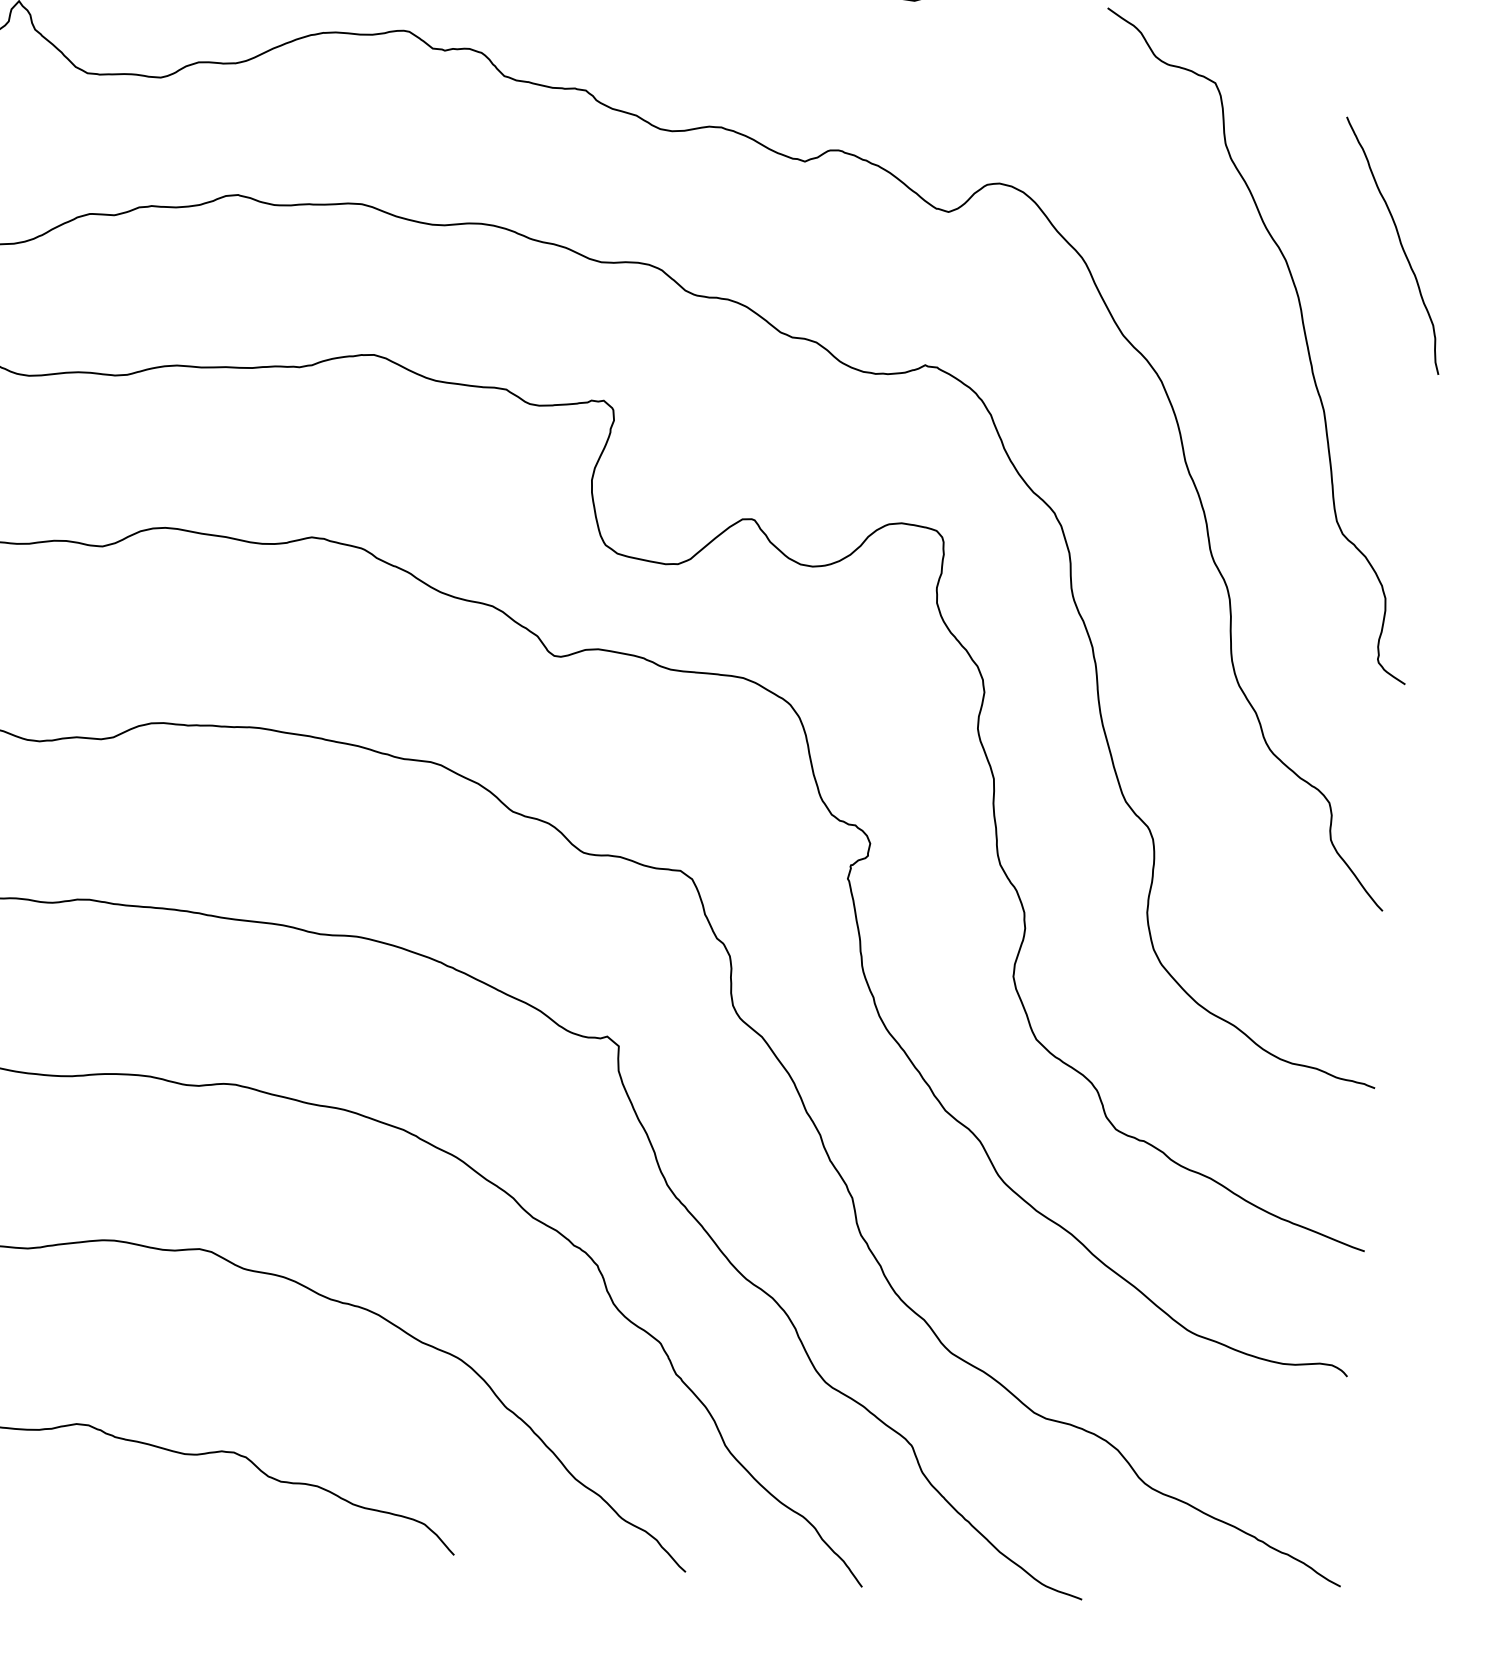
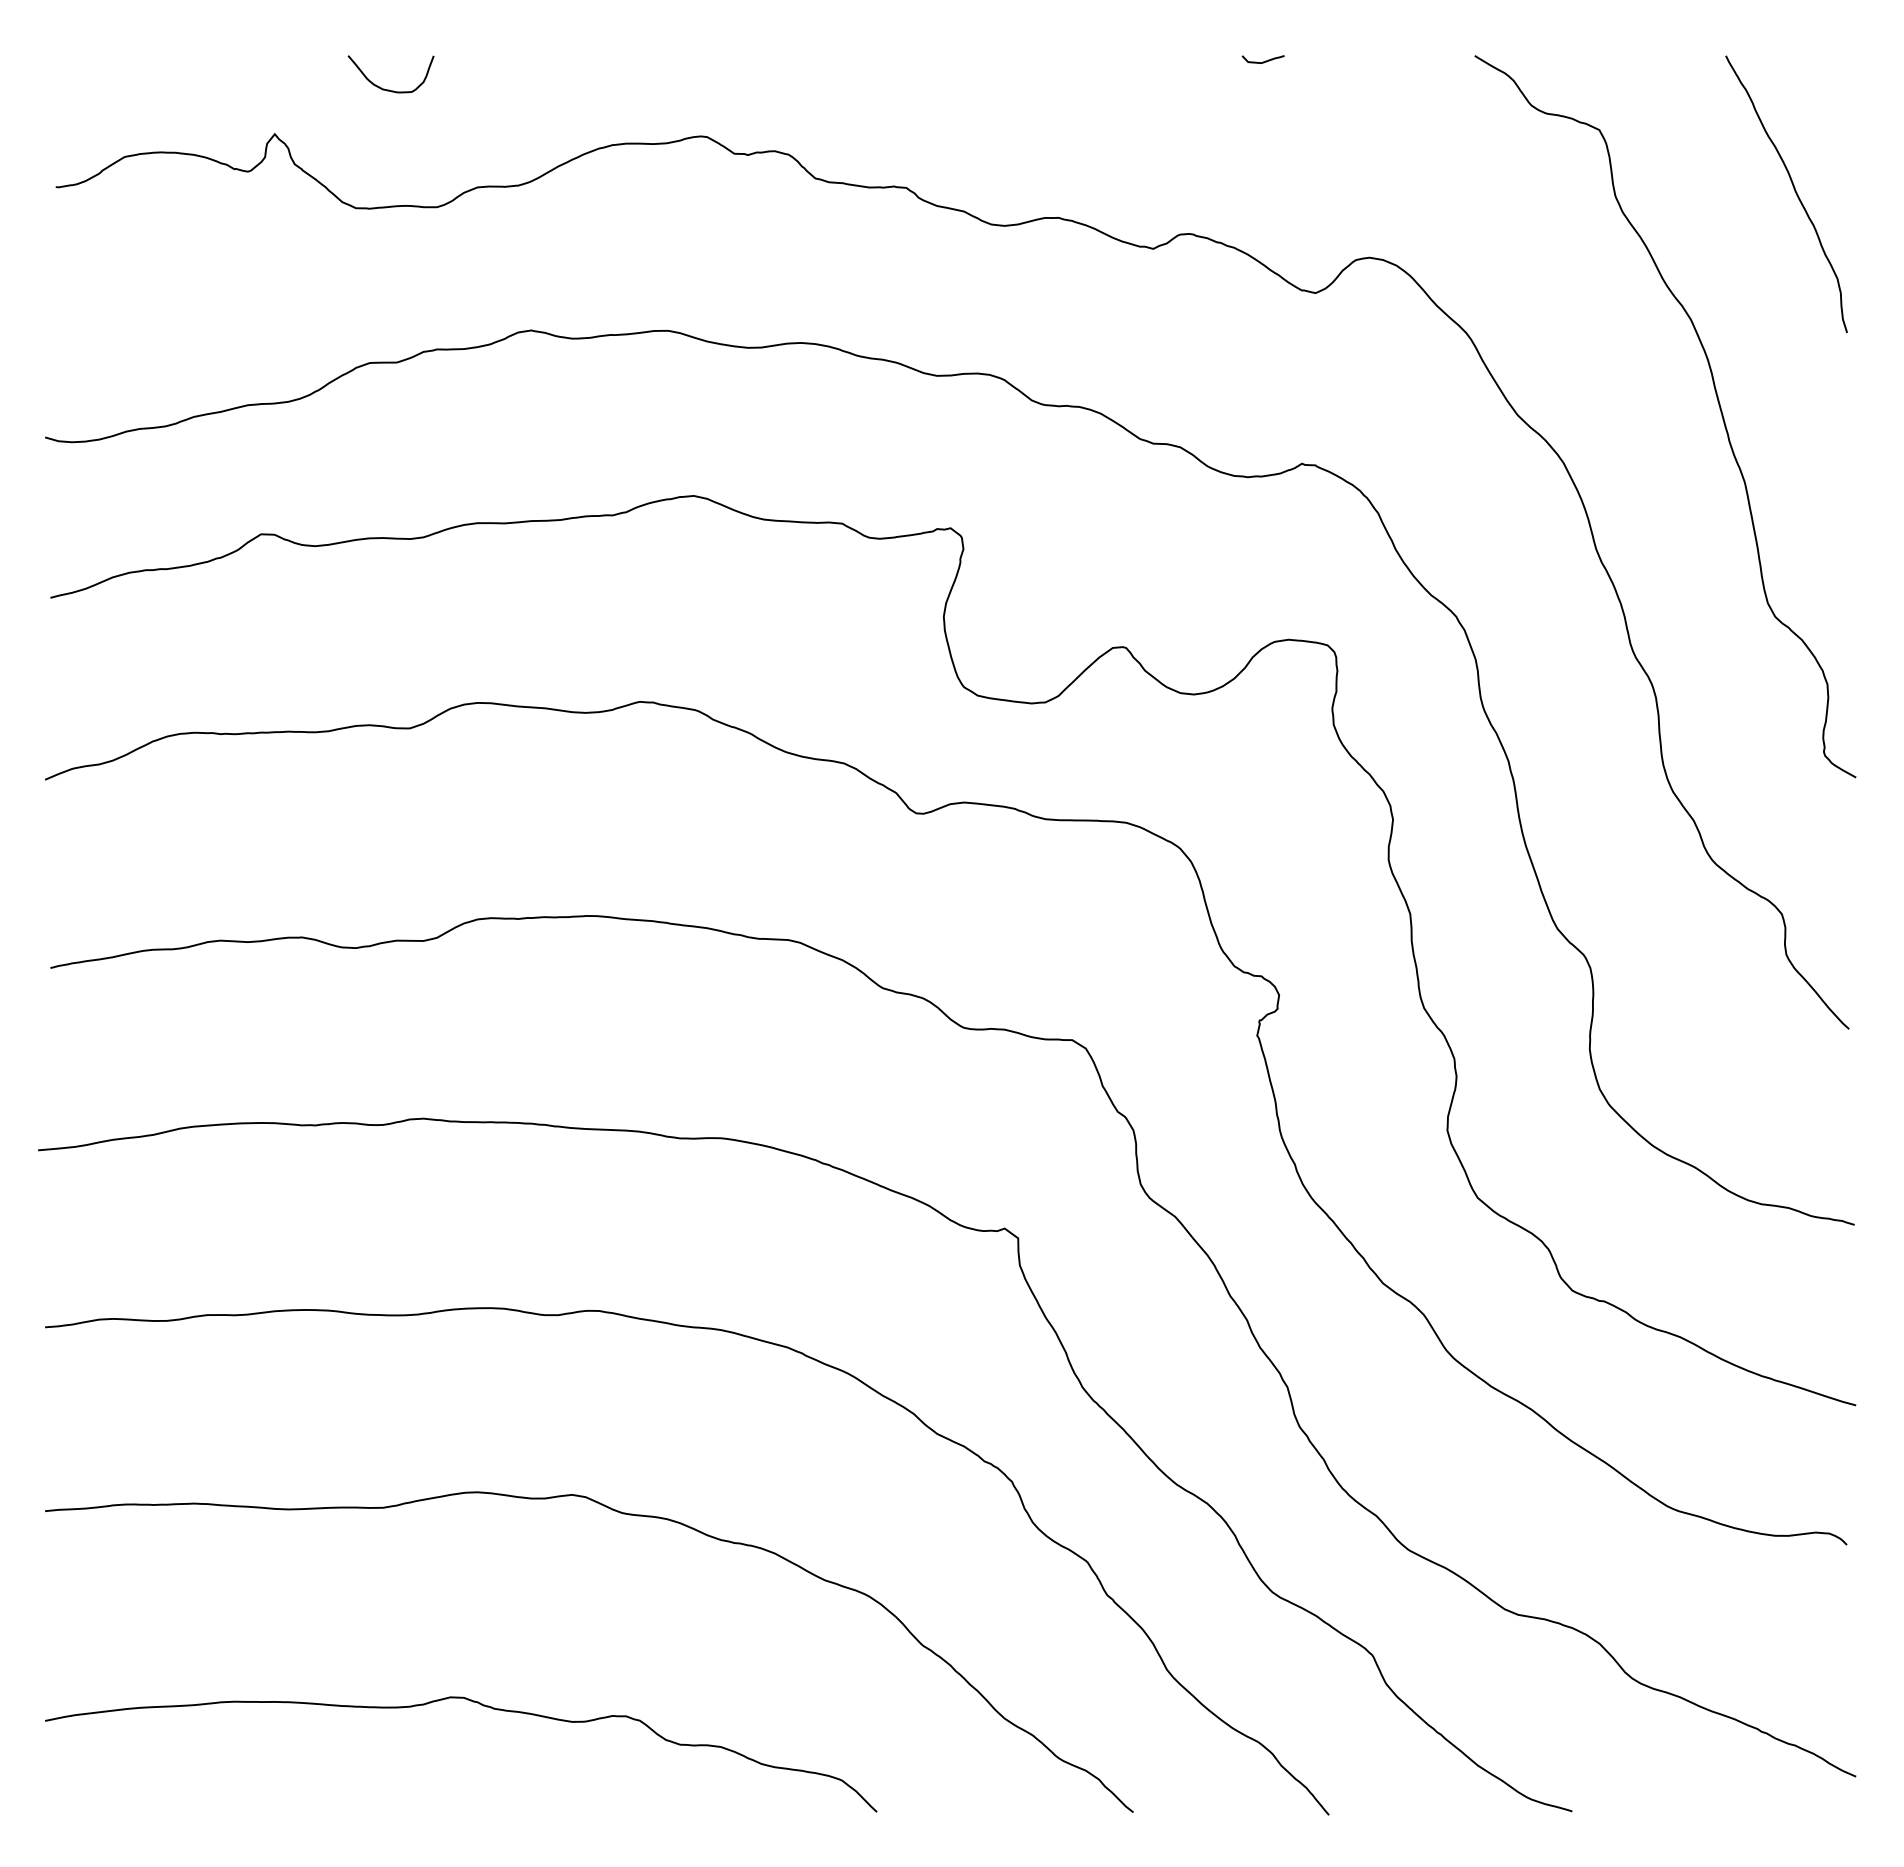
curve: (1399, 241) -> (1793, 189), moved

